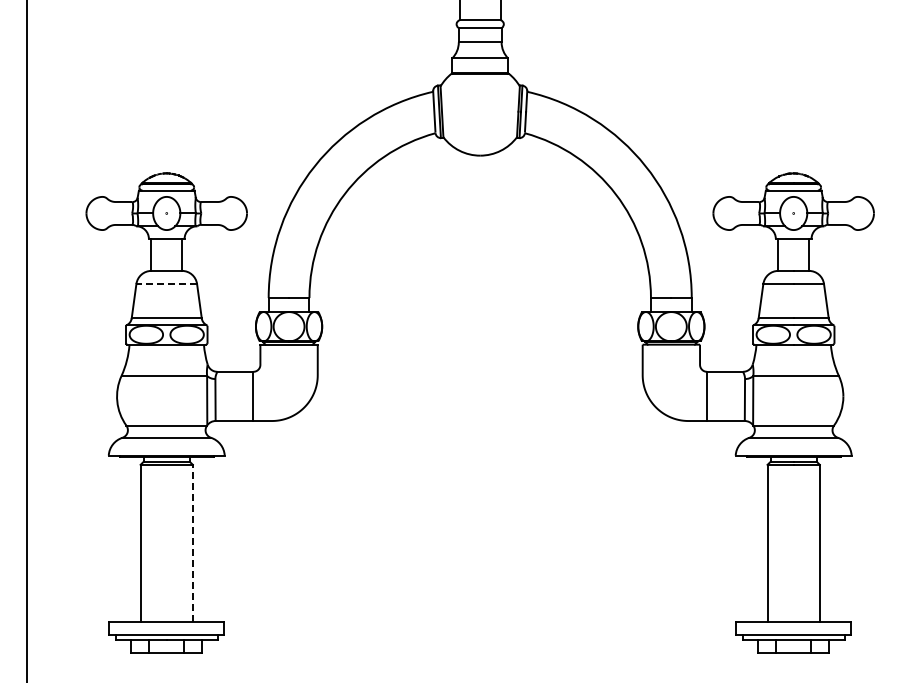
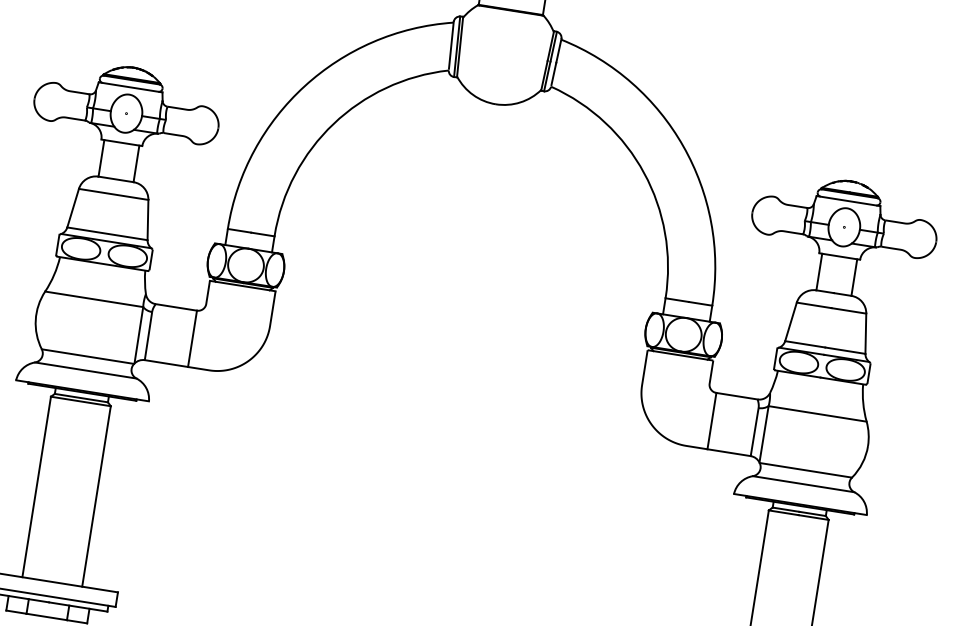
line: (166, 284) -> (113, 194), dashed -> solid
line: (192, 543) -> (96, 496), dashed -> solid

